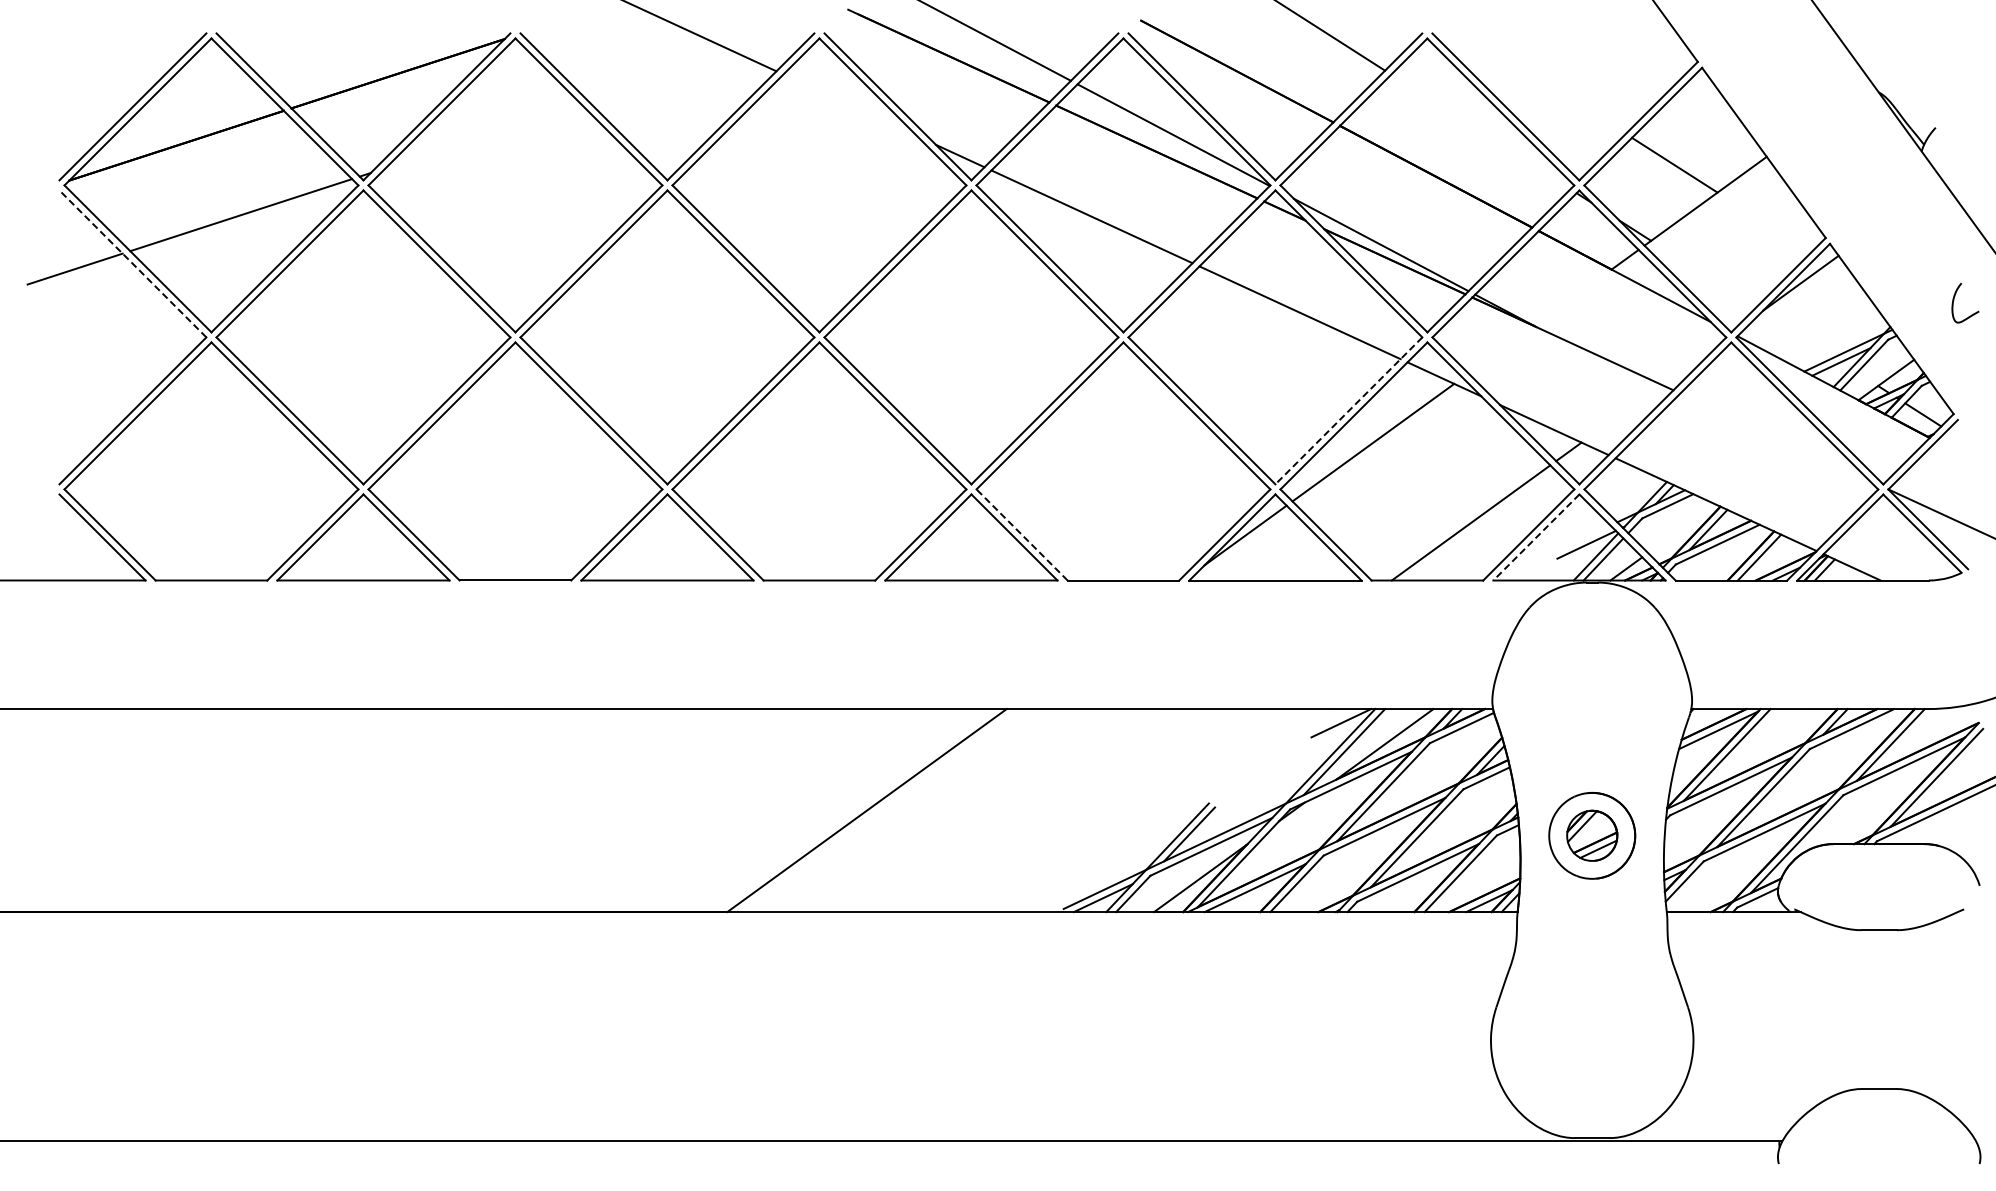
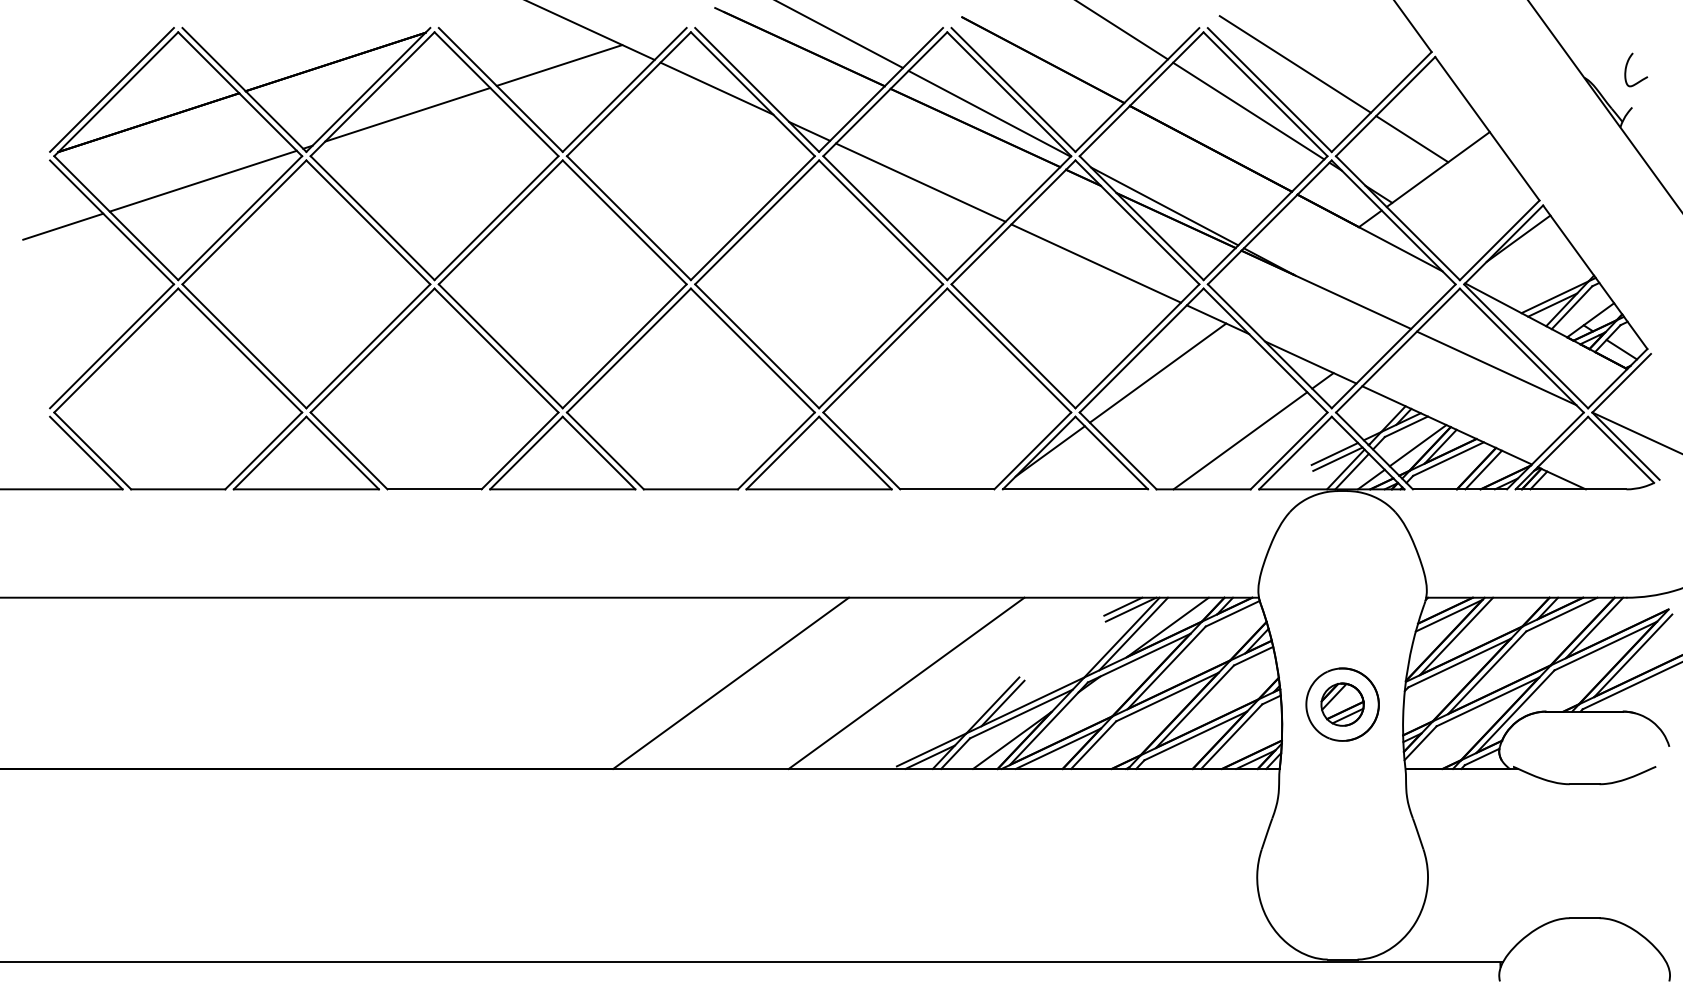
line: (1535, 76) -> (1294, 64), added
line: (663, 77) -> (559, 65), added
line: (850, 105) -> (717, 88), added
line: (1480, 131) -> (1248, 110), added
line: (483, 136) -> (407, 114), added
line: (132, 263) -> (111, 222), dashed -> solid
curve: (1954, 300) -> (1627, 67), moved
line: (1348, 410) -> (1137, 345), dashed -> solid
line: (1774, 436) -> (1496, 367), added
line: (1681, 528) -> (1417, 445), added
line: (1021, 534) -> (861, 450), dashed -> solid
line: (1536, 537) -> (1295, 453), dashed -> solid
line: (1582, 538) -> (1334, 453), added
line: (1331, 719) -> (1122, 606), added
line: (1074, 810) -> (906, 683), added

